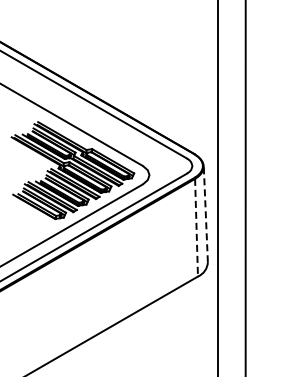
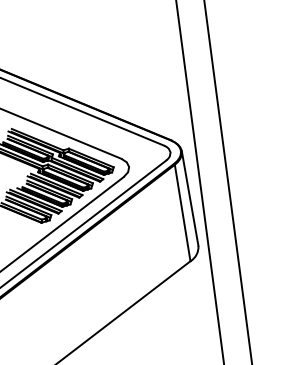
line: (205, 213) -> (189, 197), dashed -> solid
line: (196, 227) -> (182, 212), dashed -> solid

